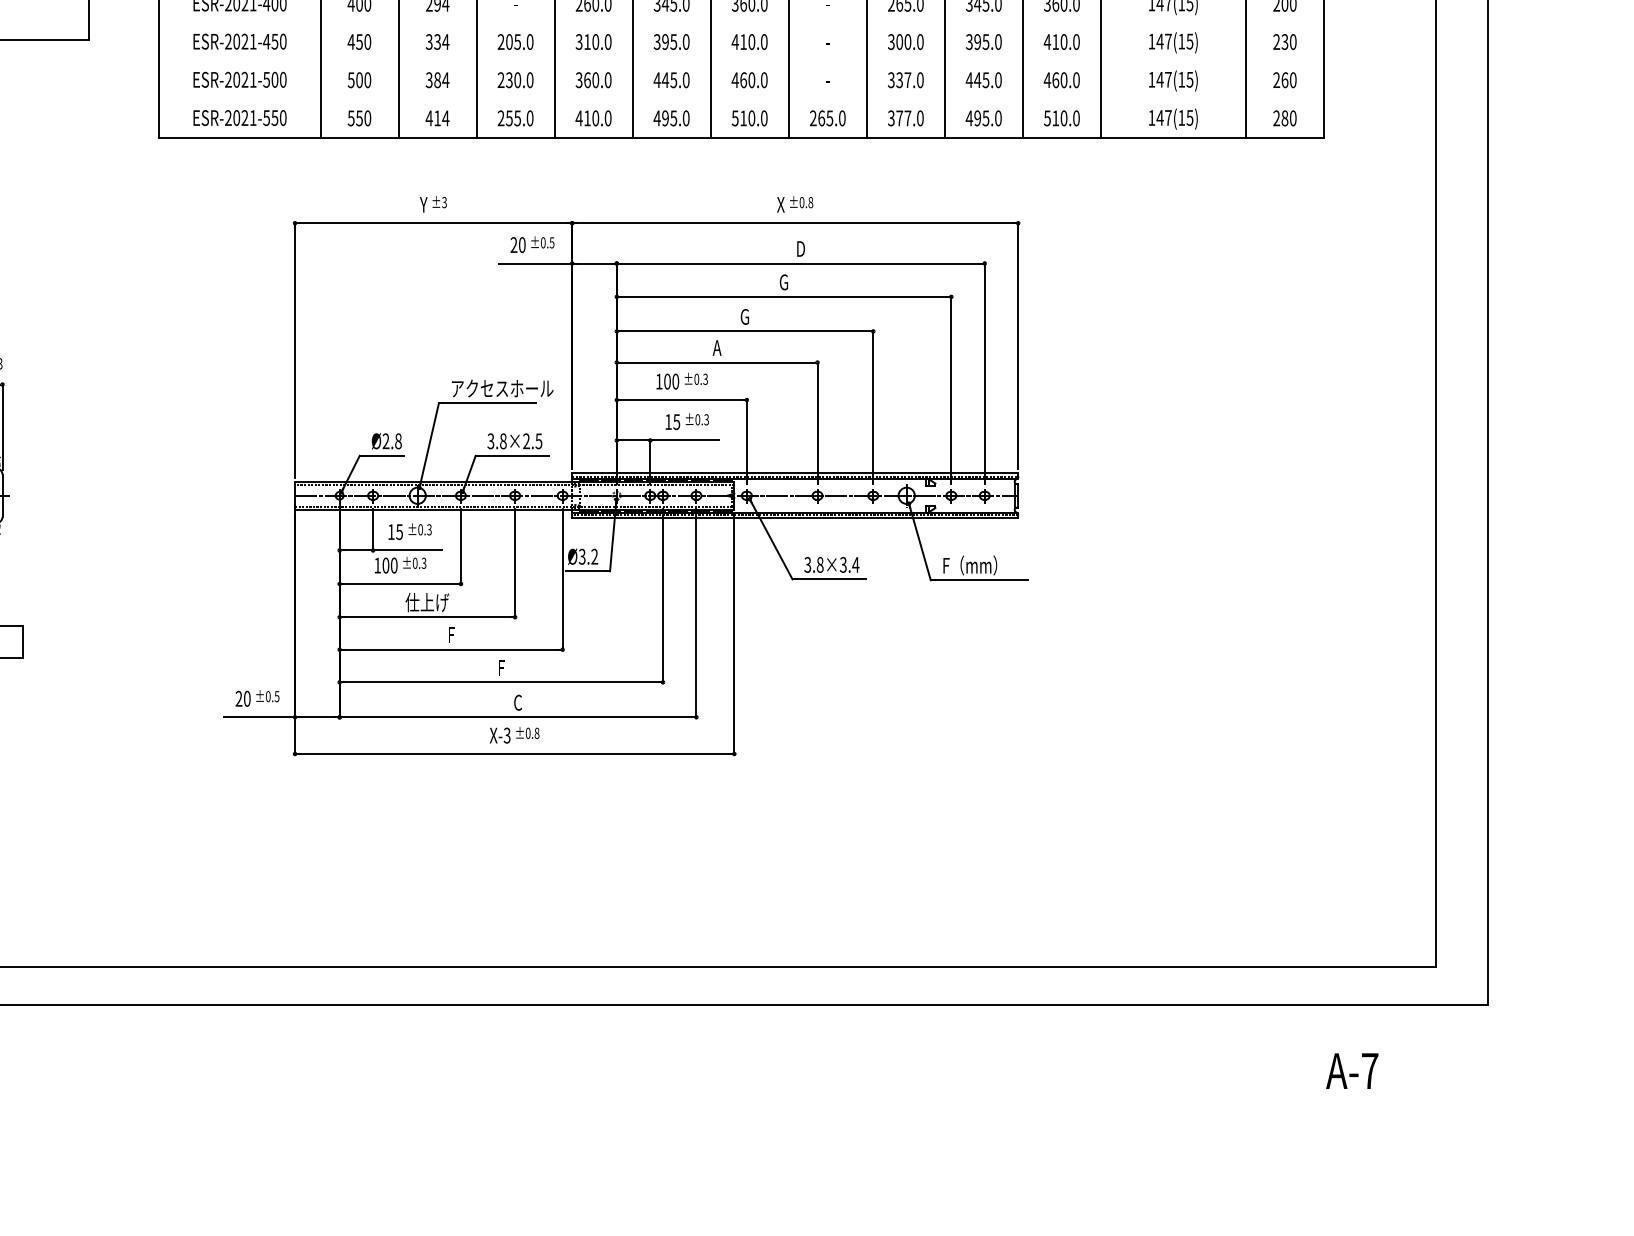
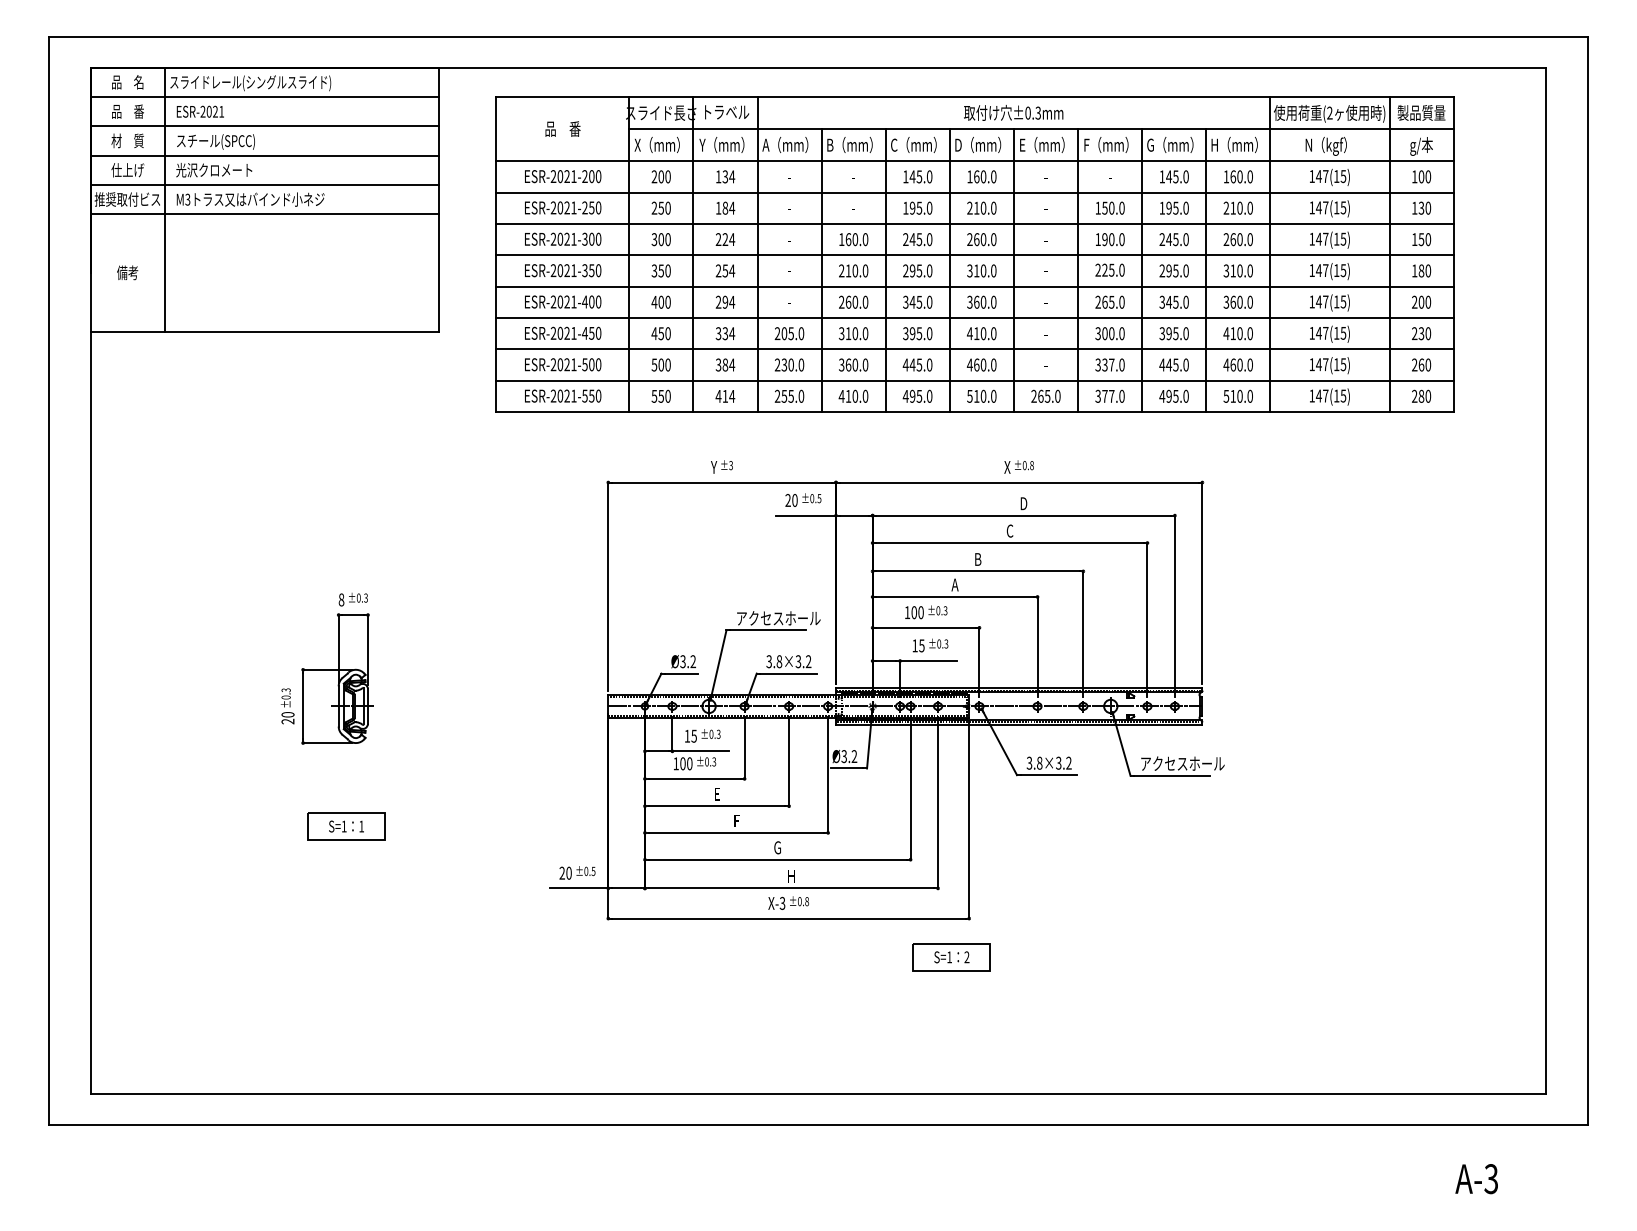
line: (740, 23) -> (974, 318), added
line: (740, 61) -> (974, 349), added
line: (740, 99) -> (974, 380), added
text: (783, 281) -> (1009, 530), G -> C
text: (744, 316) -> (977, 559), G -> B
text: (392, 441) -> (688, 661), Ø2.8 -> Ø3.2
text: (532, 441) -> (803, 661), 3.8×2.5 -> 3.8×3.2
text: (855, 564) -> (1068, 762), 3.8×3.4 -> 3.8×3.2
text: (994, 565) -> (1182, 763), F（mm） -> アクセスホール
text: (426, 601) -> (716, 793), 仕上げ -> E
text: (501, 667) -> (777, 847), F -> G
text: (518, 702) -> (791, 876), C -> H
part: (712, 801) -> (951, 957), added
text: (1370, 1071) -> (1491, 1179), A-7 -> A-3

